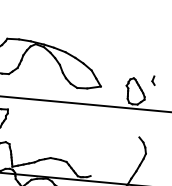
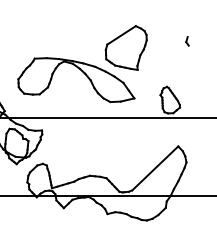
part: (96, 36) -> (125, 47), added
part: (153, 80) -> (187, 41), moved
line: (115, 156) -> (155, 168), added

